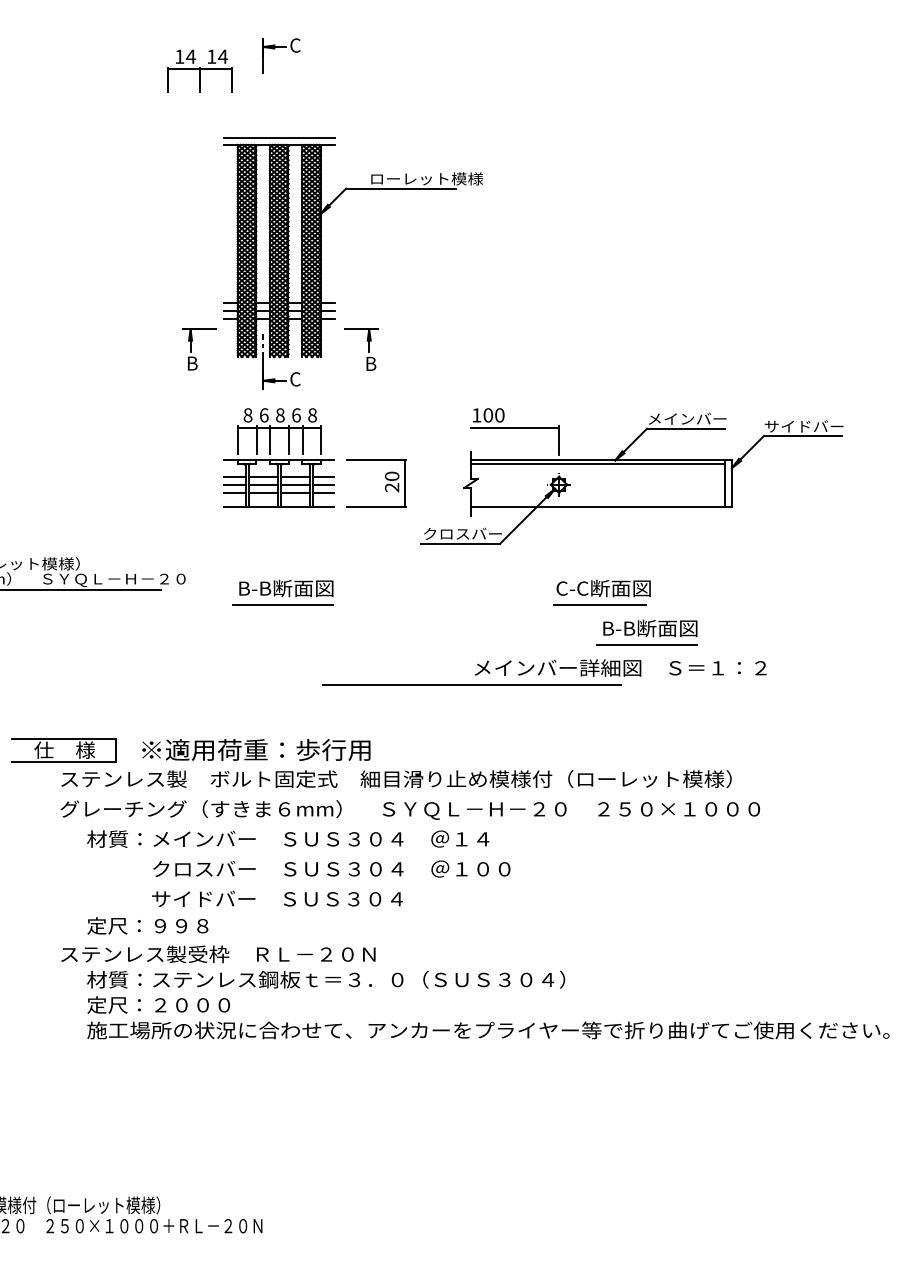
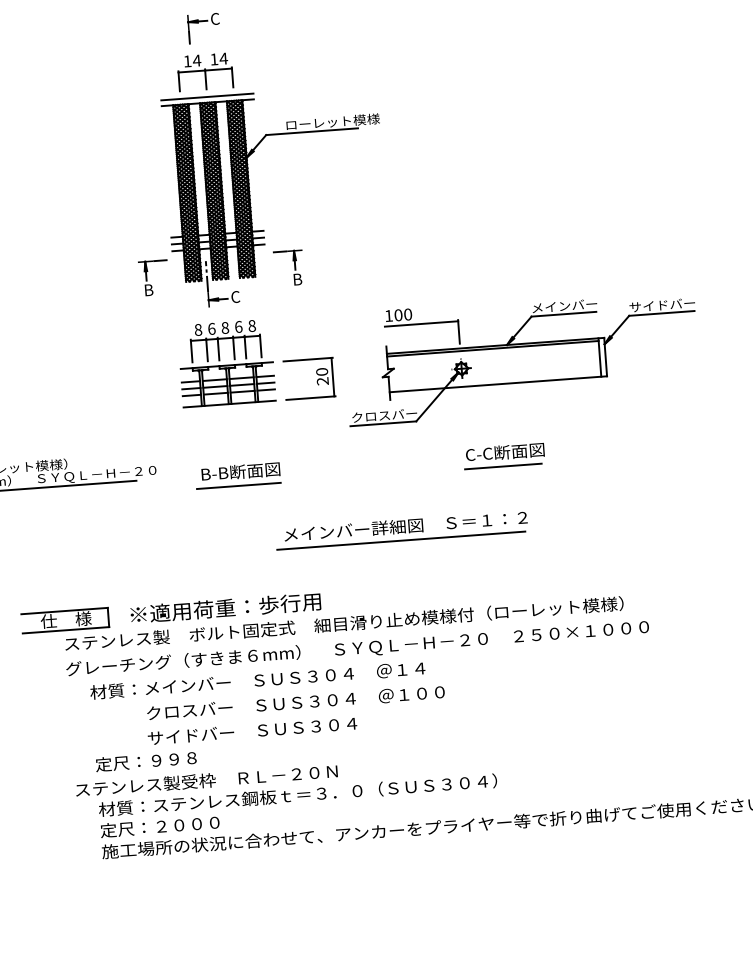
part: (199, 70) -> (204, 71), moved
part: (646, 632) -> (543, 486), removed
text: (620, 667) -> (405, 525), moved

